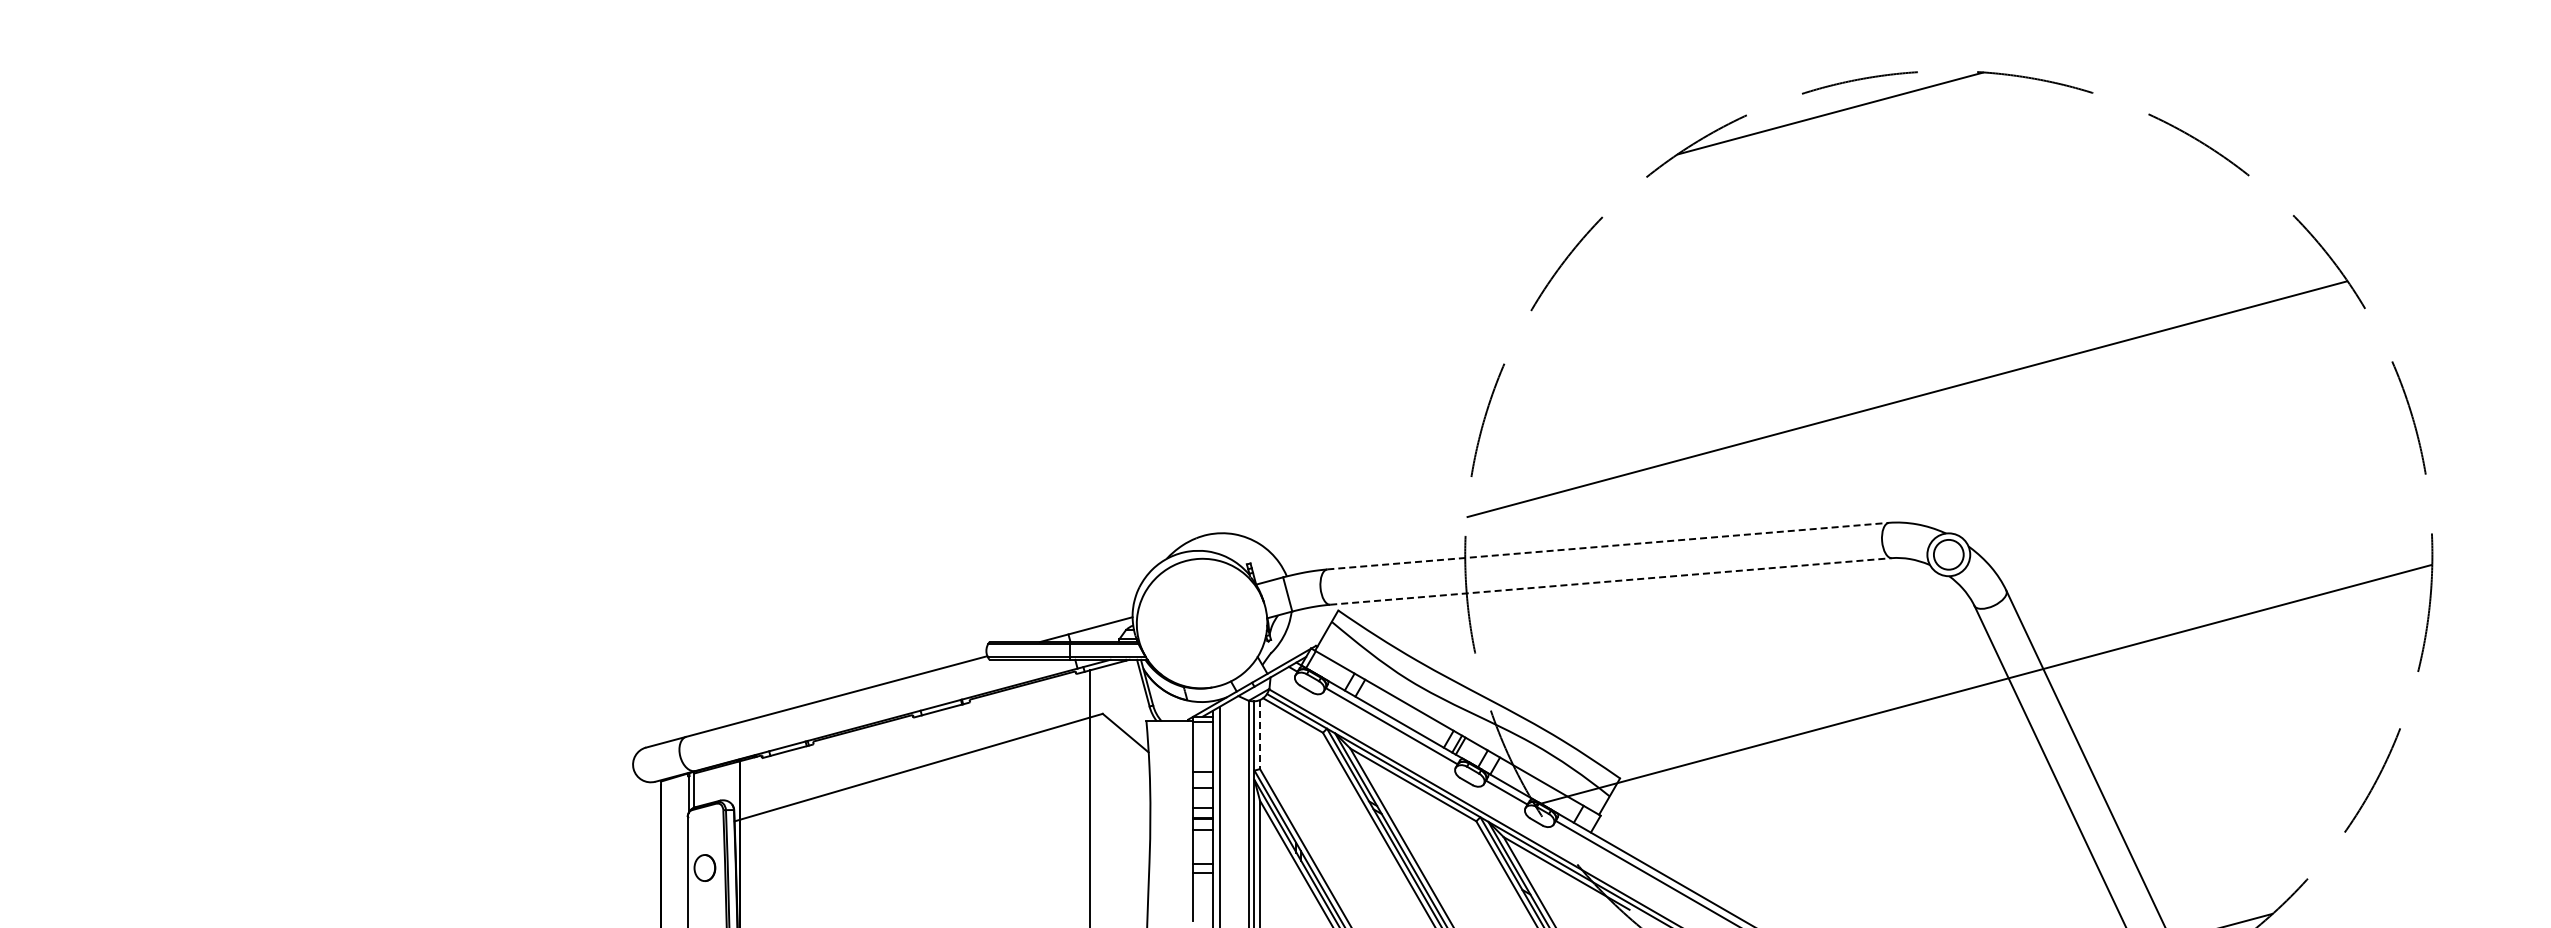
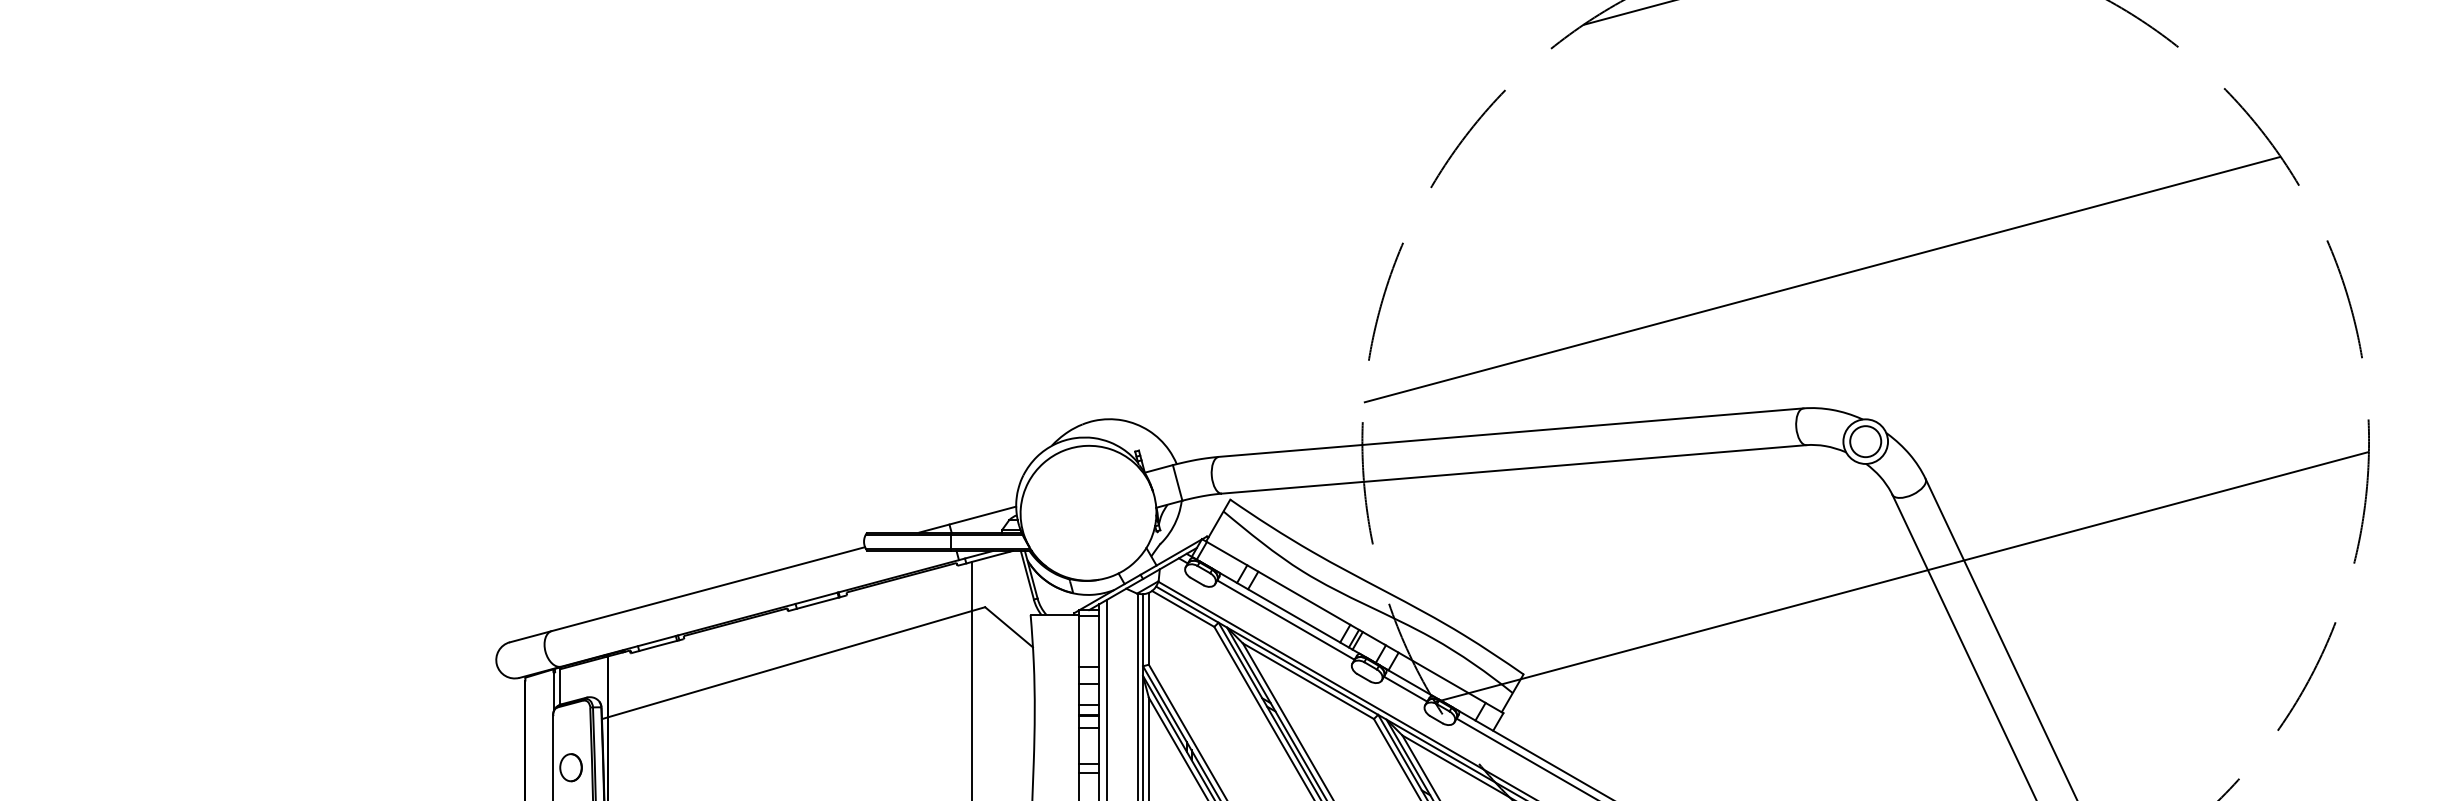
line: (1608, 546) -> (1511, 433), dashed -> solid
line: (1611, 581) -> (1514, 469), dashed -> solid
line: (1260, 734) -> (1149, 628), dashed -> solid

